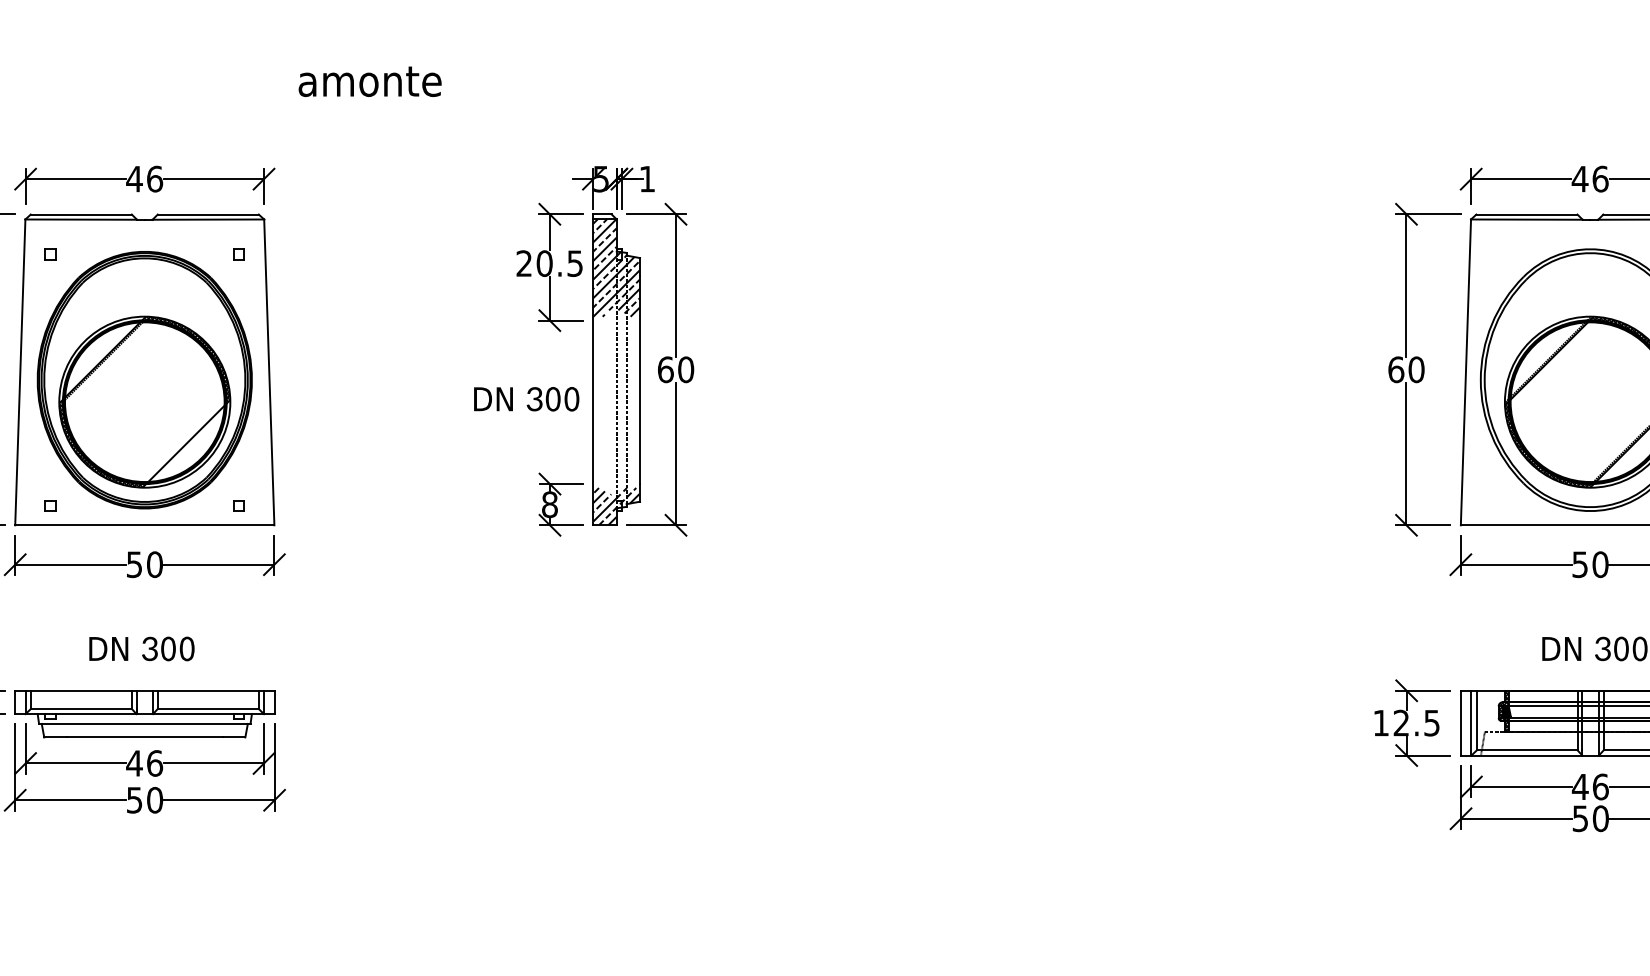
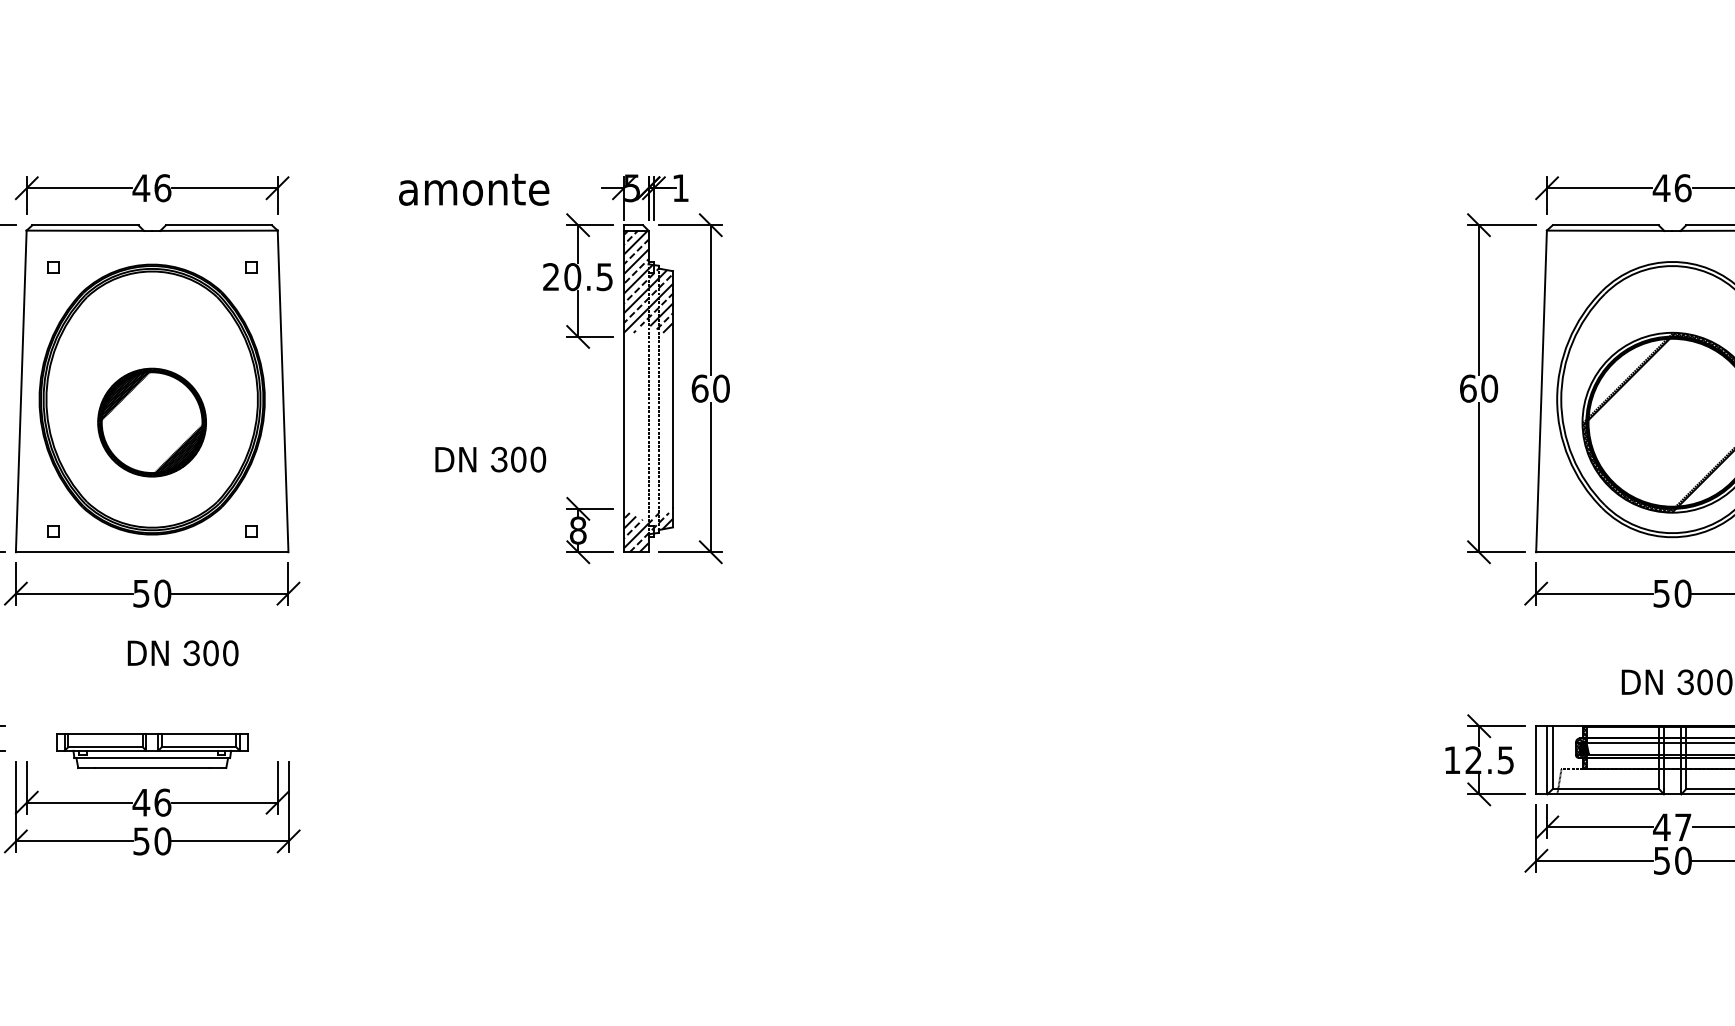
text: (370, 81) -> (474, 189), moved
text: (526, 399) -> (490, 459), moved
part: (144, 401) -> (151, 422), size x0.6
text: (141, 649) -> (182, 653), moved
part: (145, 713) -> (152, 750), size x0.7
text: (1600, 787) -> (1683, 827), 46 -> 47

